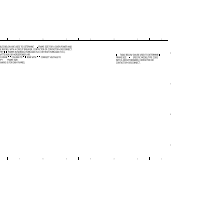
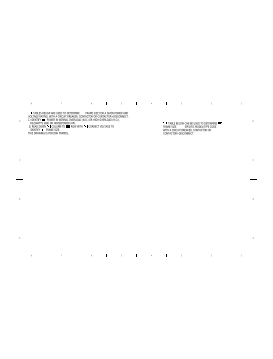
text: (139, 58) -> (192, 128), moved

